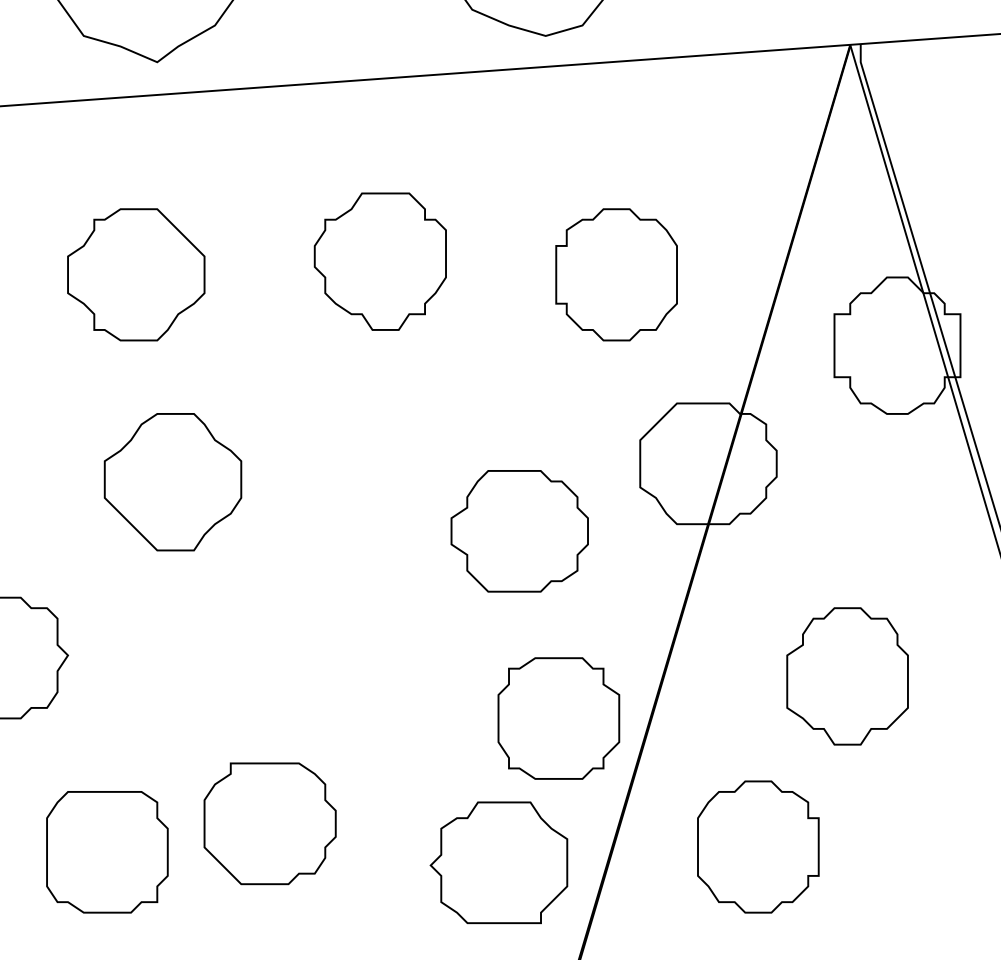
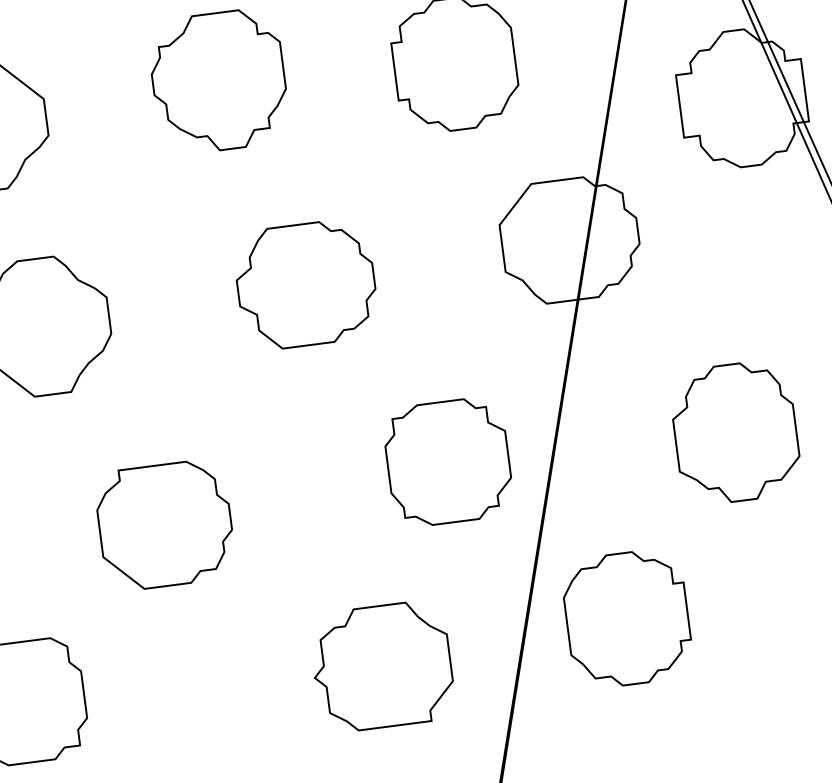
part: (519, 531) -> (305, 284), moved
part: (558, 718) -> (447, 462), moved
part: (269, 823) -> (164, 525), moved
part: (758, 846) -> (627, 618), moved
part: (498, 862) -> (381, 666), moved

